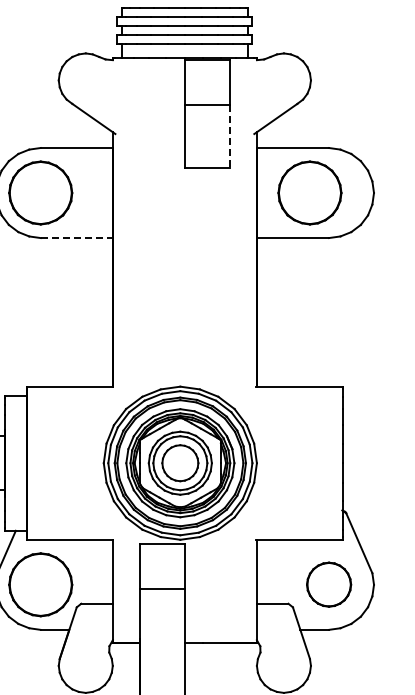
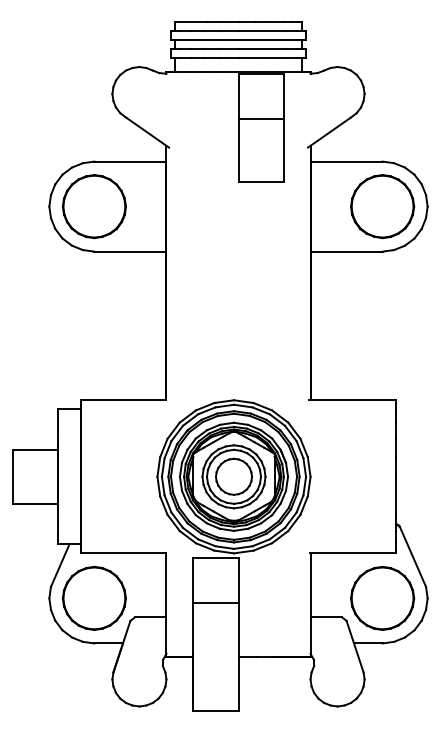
line: (229, 136) -> (283, 150), dashed -> solid
part: (309, 192) -> (382, 206), moved
line: (76, 237) -> (130, 251), dashed -> solid
part: (328, 583) -> (382, 597), size x1.43

